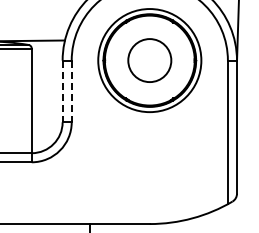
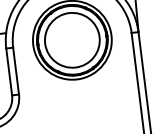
circle: (149, 60) -> (72, 40), size x1.67
line: (62, 91) -> (9, 72), dashed -> solid
line: (71, 91) -> (15, 71), dashed -> solid

